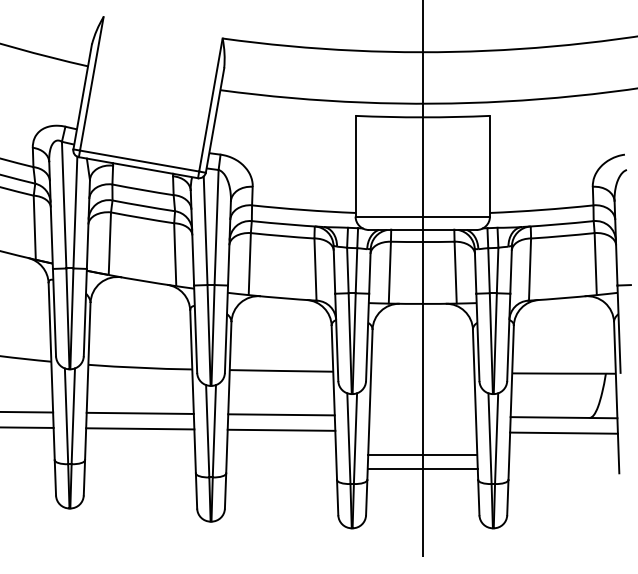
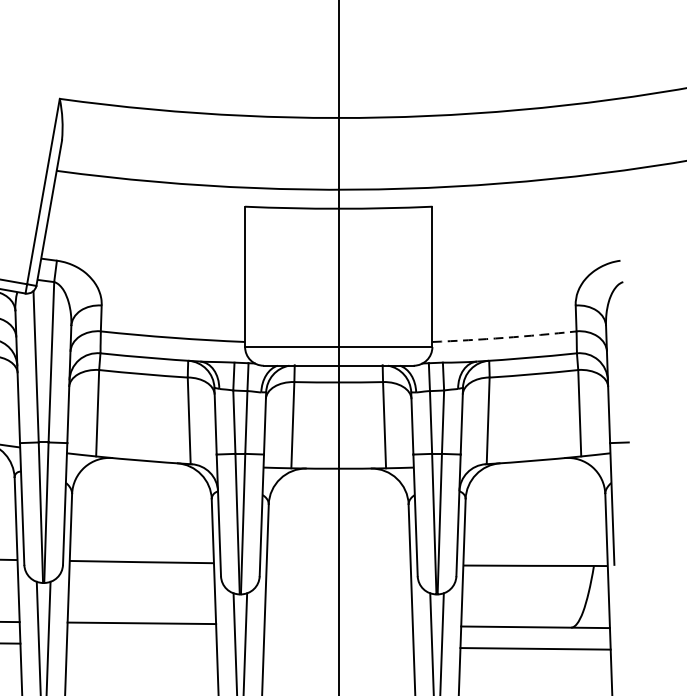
arc: (541, 210) -> (504, 338), solid -> dashed
line: (281, 429) -> (141, 643), removed
line: (422, 455) -> (338, 679), removed

